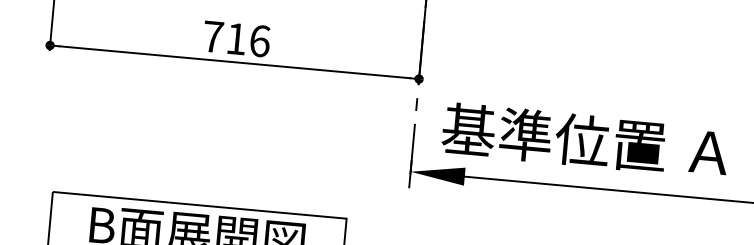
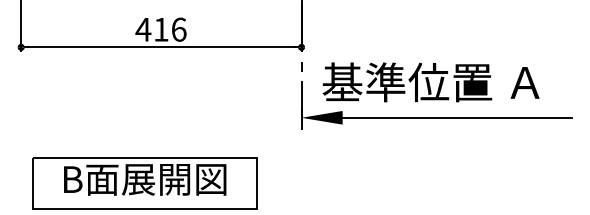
text: (213, 36) -> (143, 29), 716 -> 416

